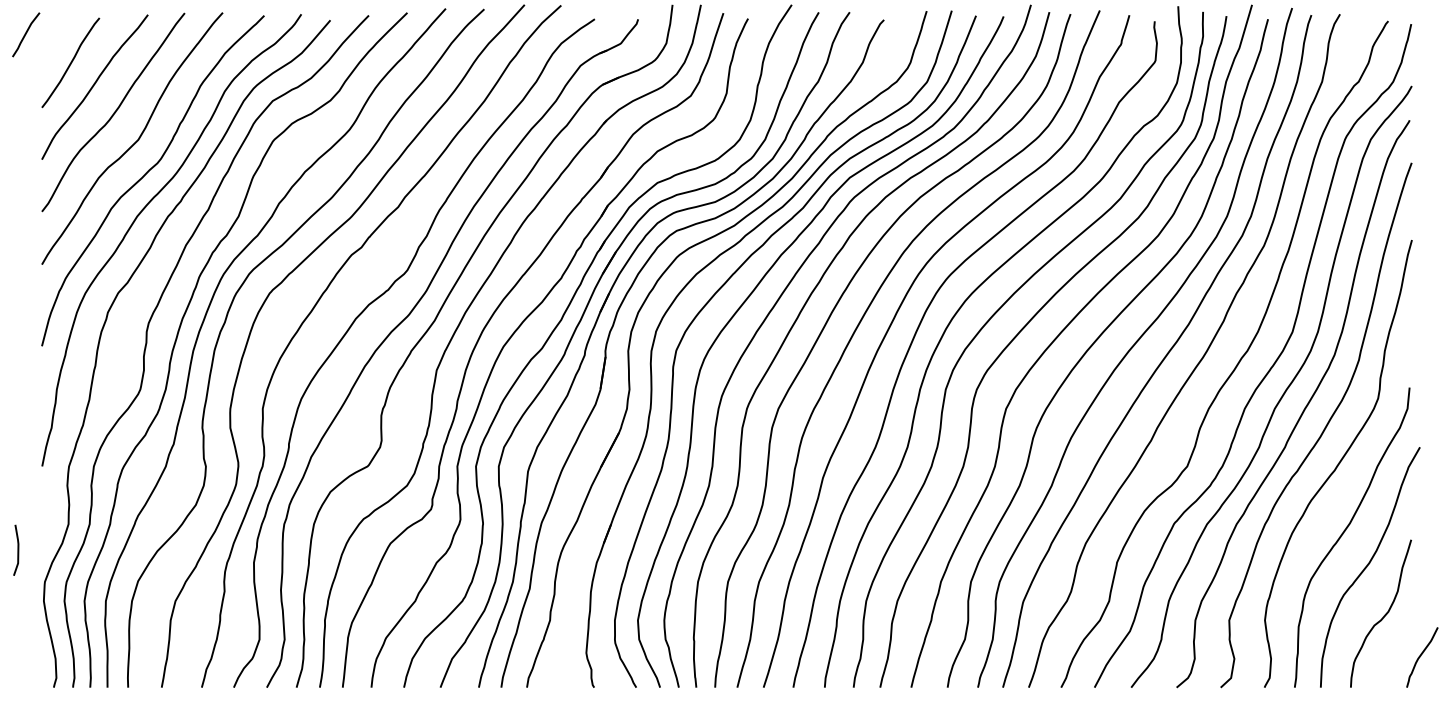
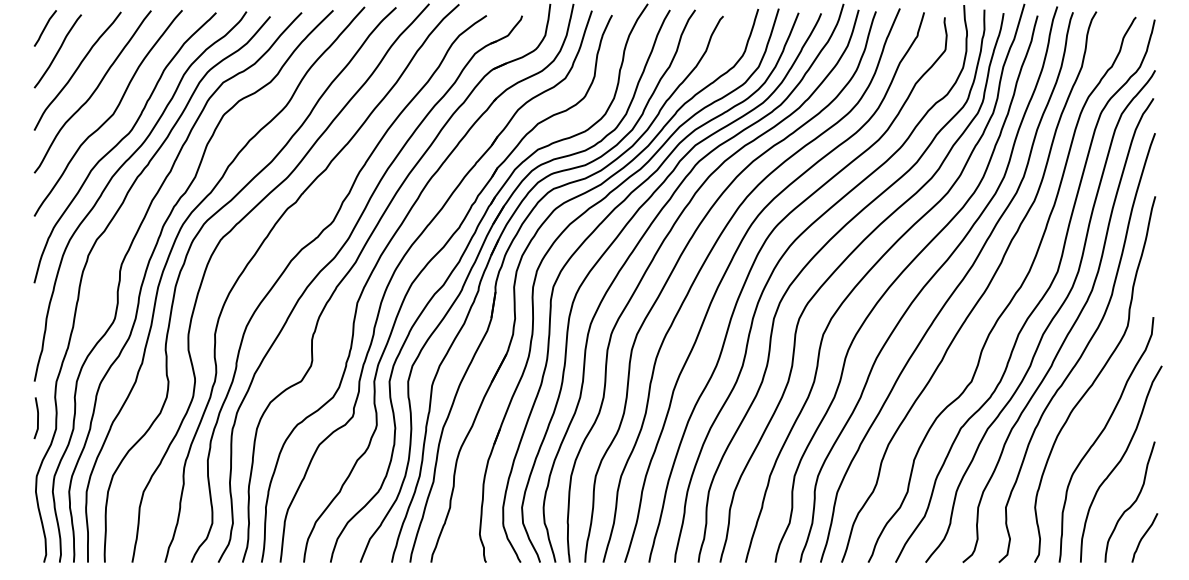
line: (26, 34) -> (45, 28), moved
line: (17, 550) -> (37, 418), moved
curve: (1421, 655) -> (1144, 536), moved

